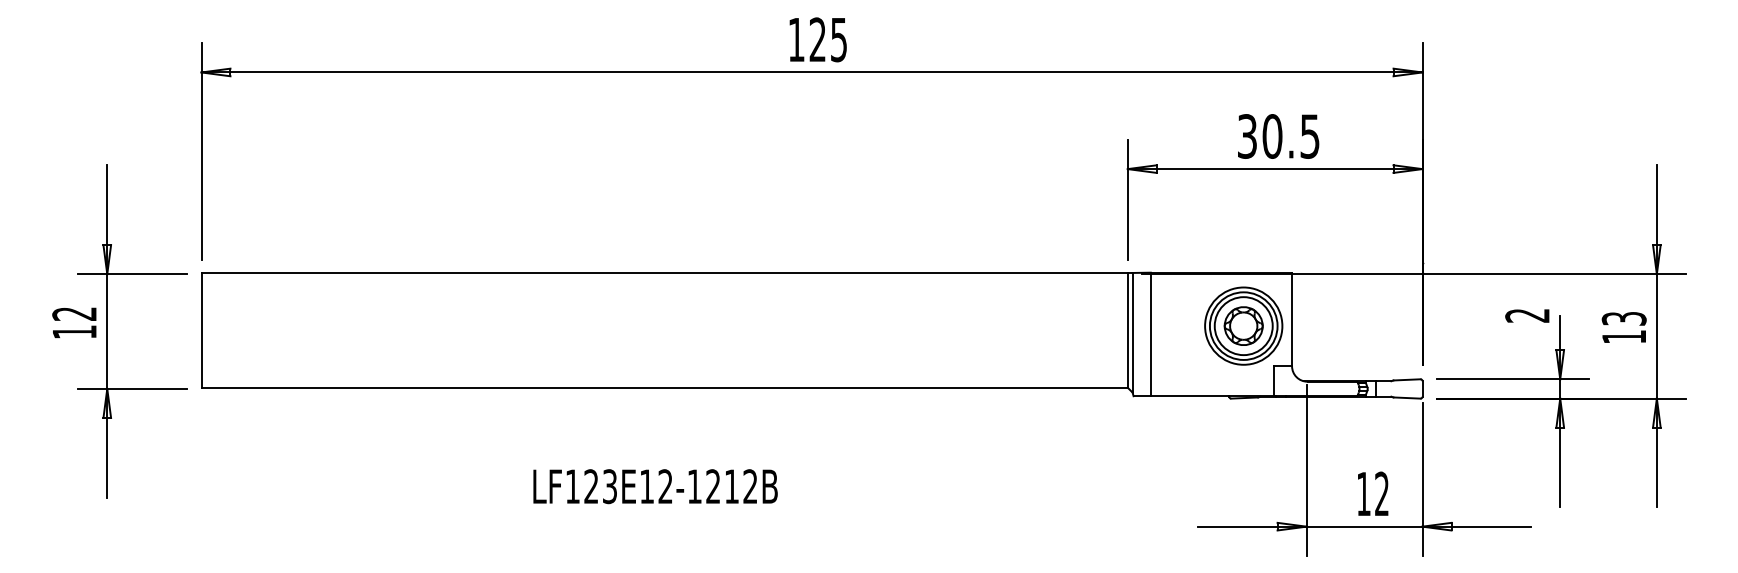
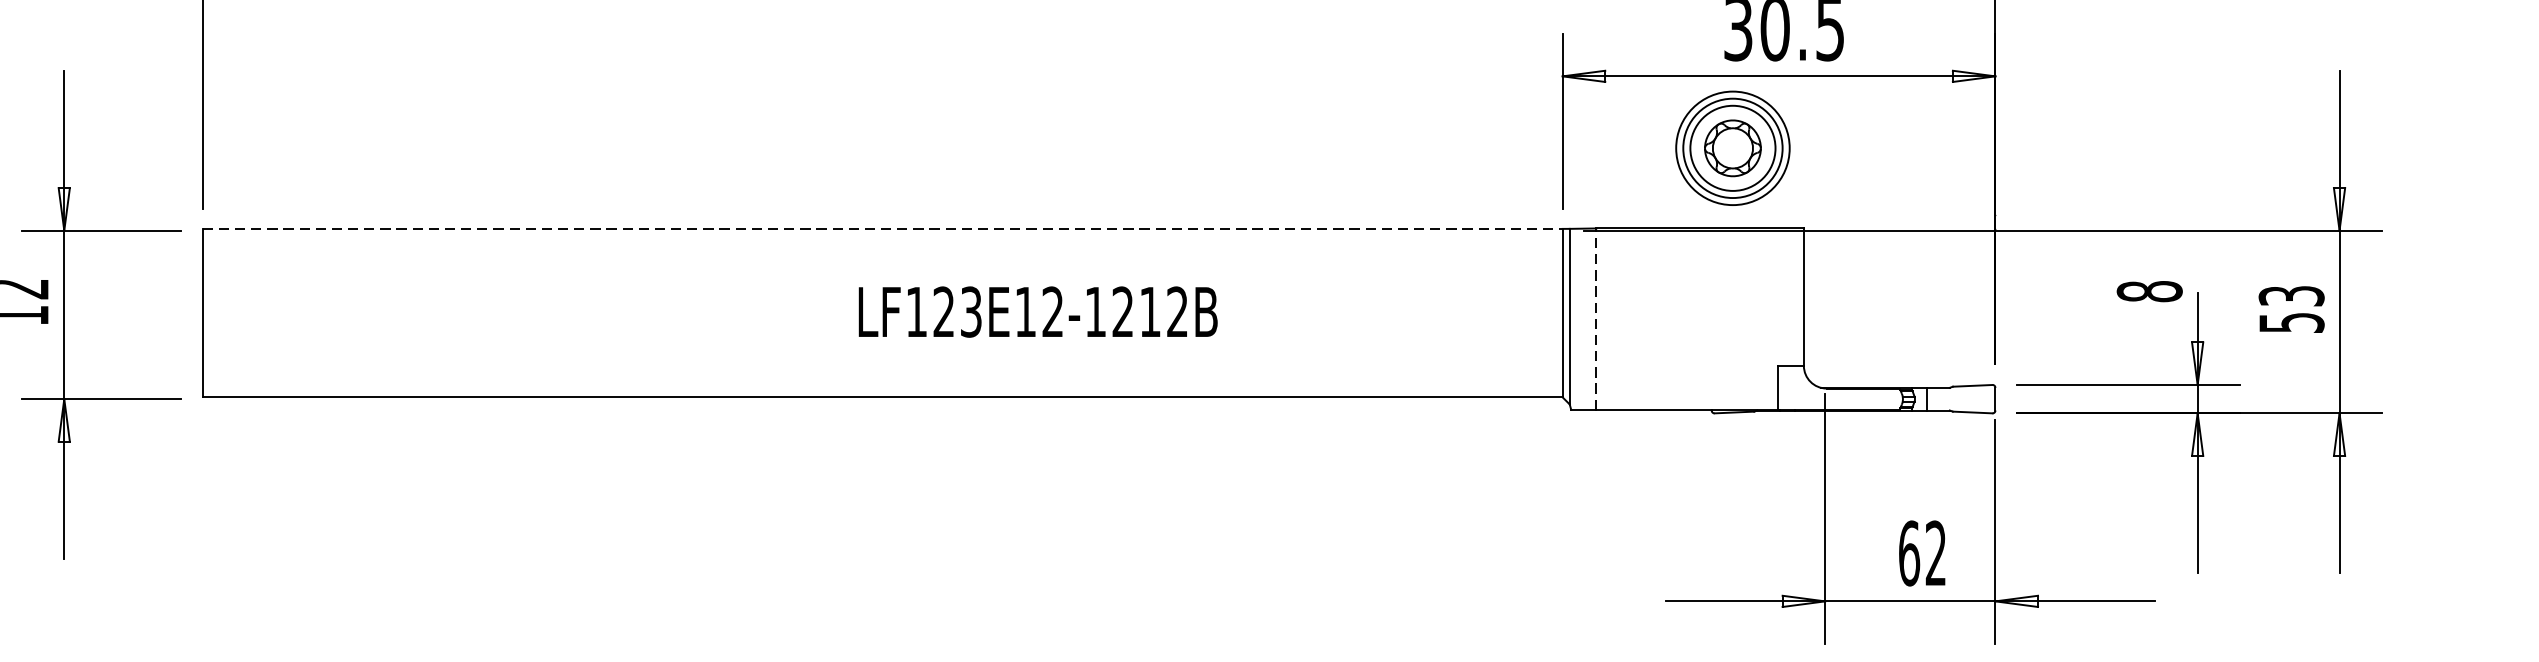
line: (665, 273) -> (883, 229), solid -> dashed
text: (1527, 315) -> (2149, 291), 2 -> 8
part: (1243, 325) -> (1732, 147), moved
line: (1150, 334) -> (1596, 319), solid -> dashed
text: (1624, 336) -> (2292, 322), 13 -> 53
text: (655, 486) -> (1038, 311), moved
text: (1363, 493) -> (1908, 552), 12 -> 62

